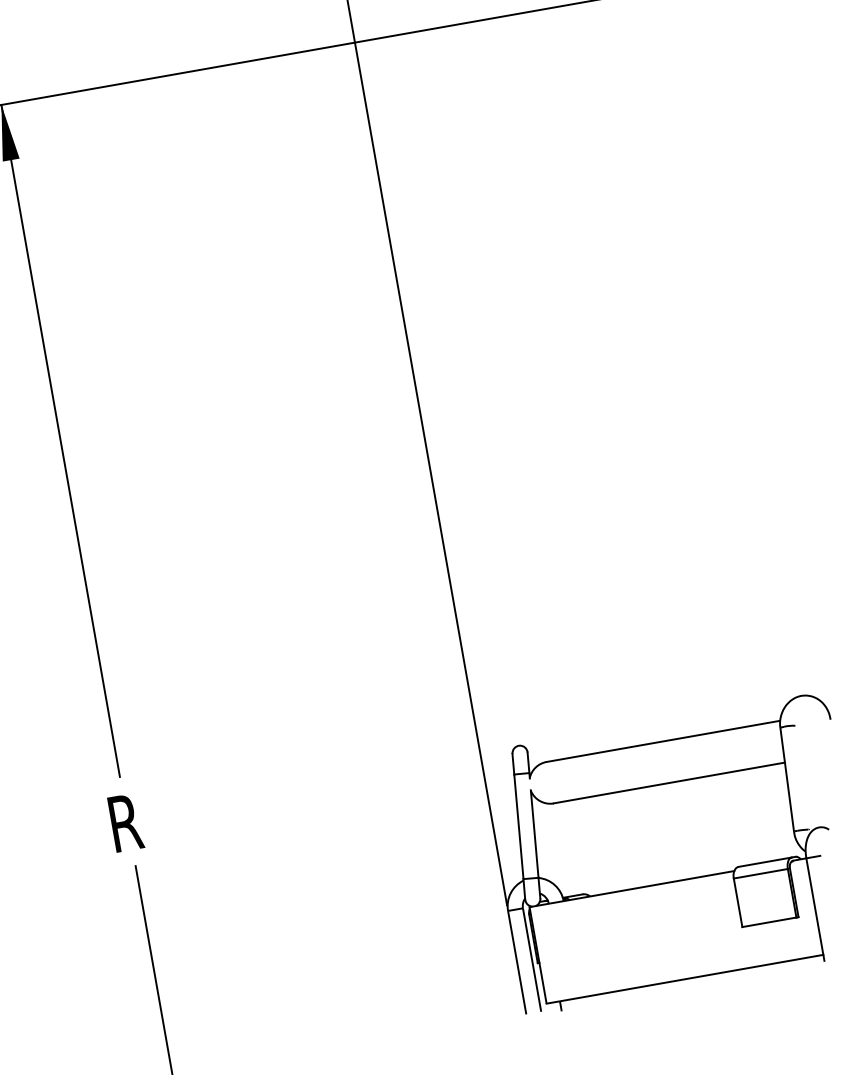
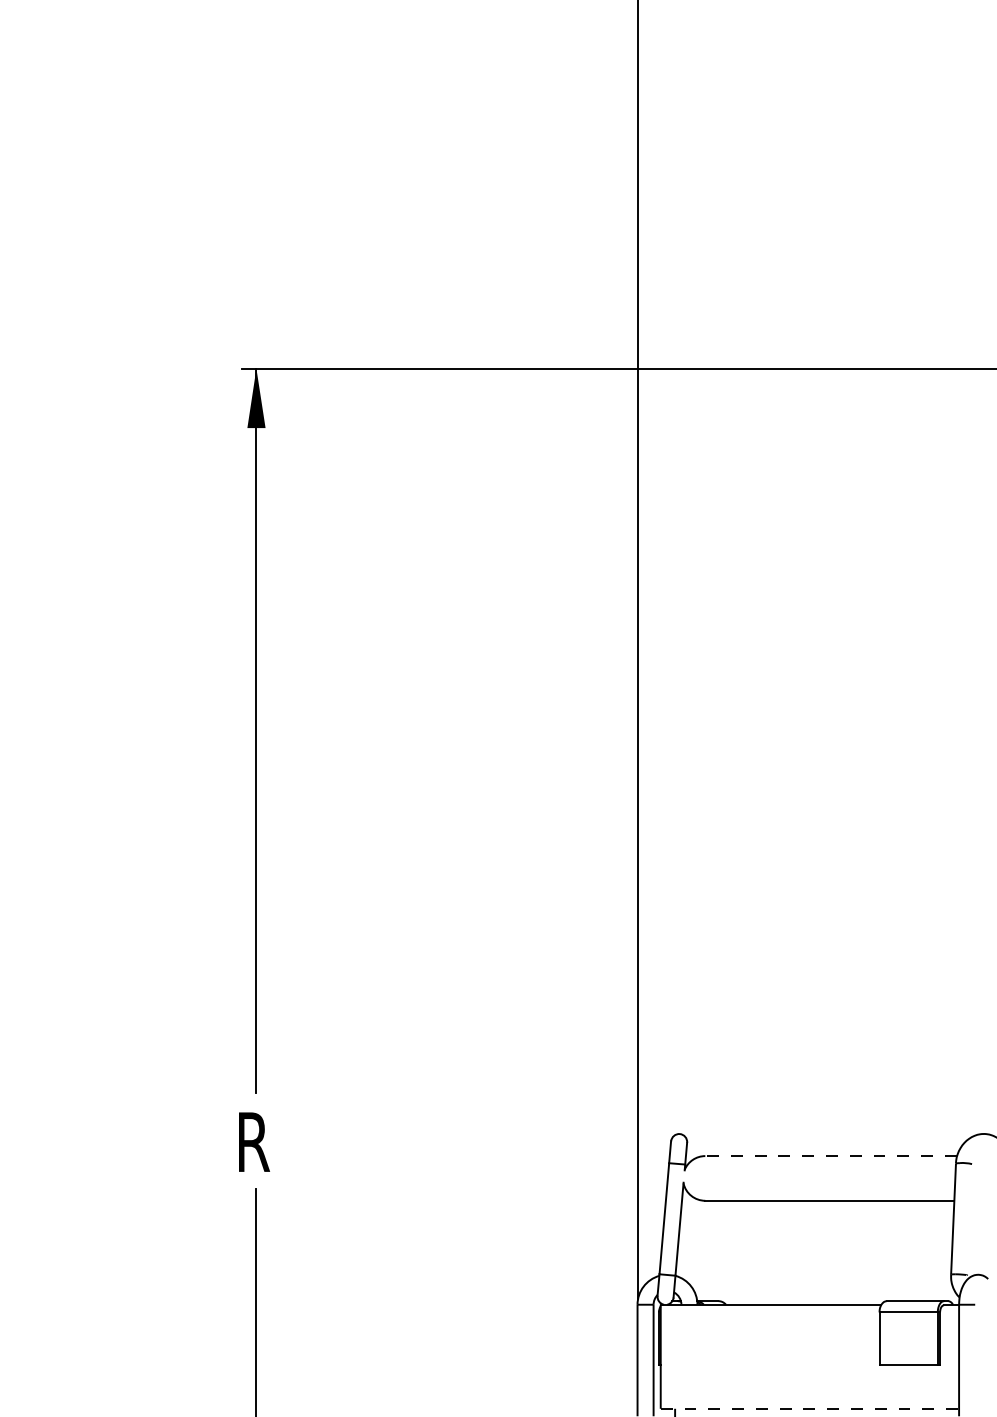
line: (663, 741) -> (831, 1156), solid -> dashed
line: (685, 978) -> (810, 1408), solid -> dashed

